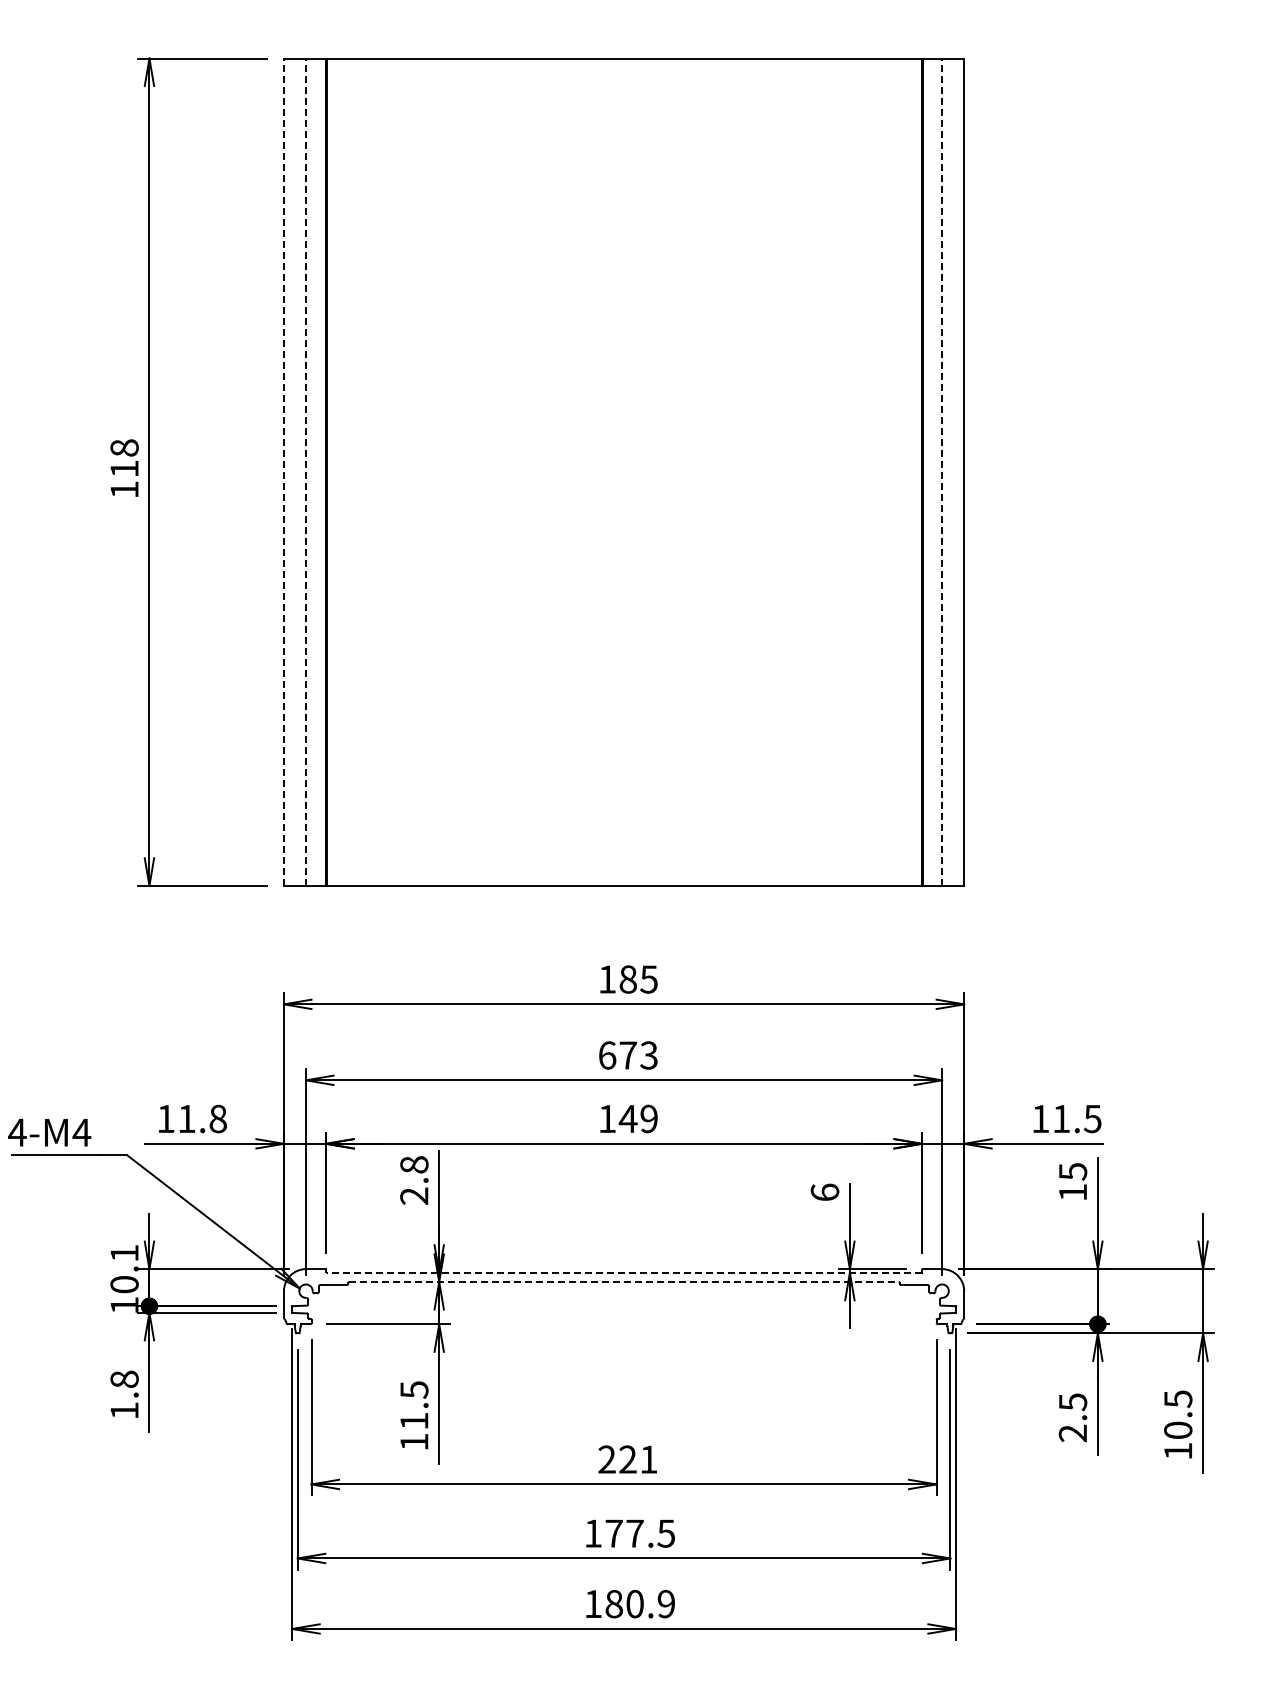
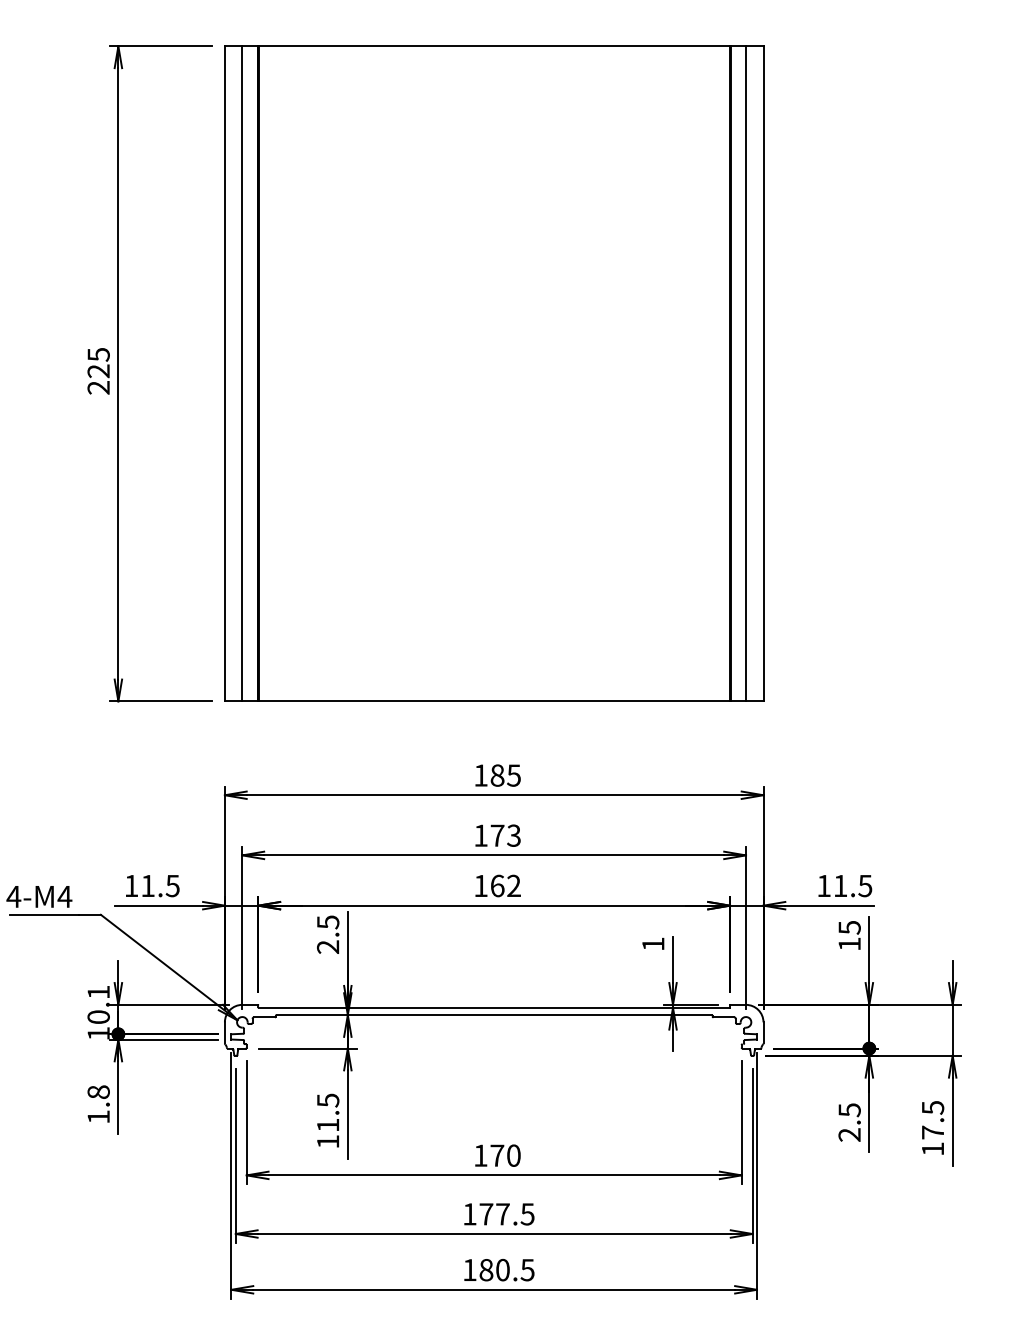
text: (124, 468) -> (98, 370), 118 -> 225
line: (283, 472) -> (224, 374), dashed -> solid
line: (306, 472) -> (242, 374), dashed -> solid
line: (942, 472) -> (746, 374), dashed -> solid
text: (607, 1055) -> (481, 835), 673 -> 173
text: (217, 1118) -> (172, 885), 11.8 -> 11.5
text: (637, 1118) -> (504, 885), 149 -> 162
text: (414, 1164) -> (328, 922), 2.8 -> 2.5
text: (824, 1191) -> (652, 943), 6 -> 1
line: (623, 1272) -> (493, 1007), dashed -> solid
line: (624, 1281) -> (494, 1014), dashed -> solid
text: (1178, 1429) -> (933, 1131), 10.5 -> 17.5
text: (627, 1459) -> (496, 1155), 221 -> 170
text: (665, 1603) -> (527, 1269), 180.9 -> 180.5

